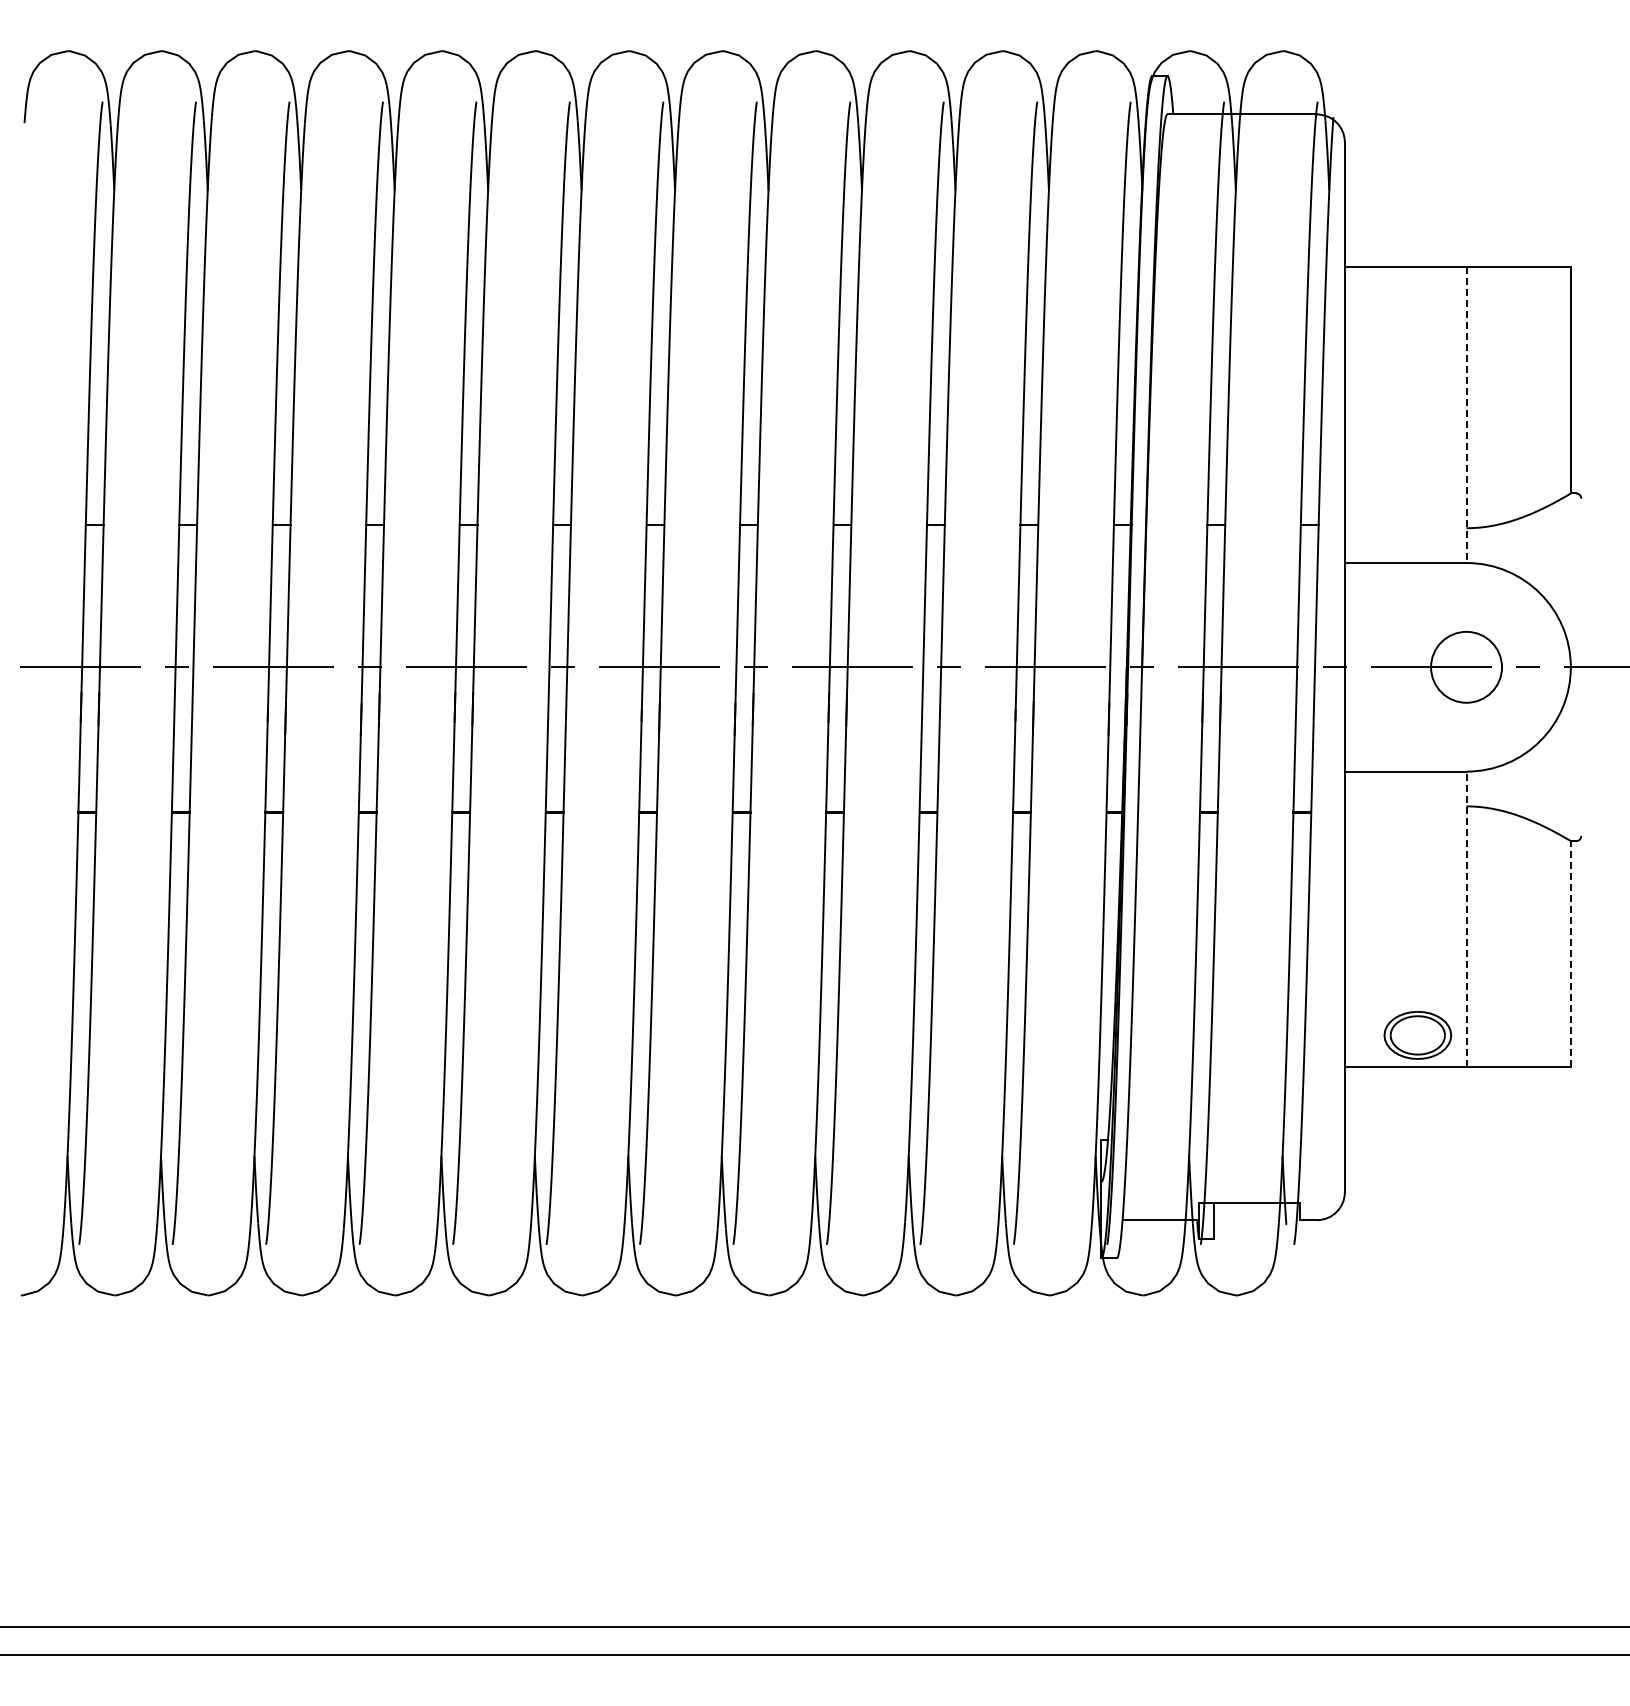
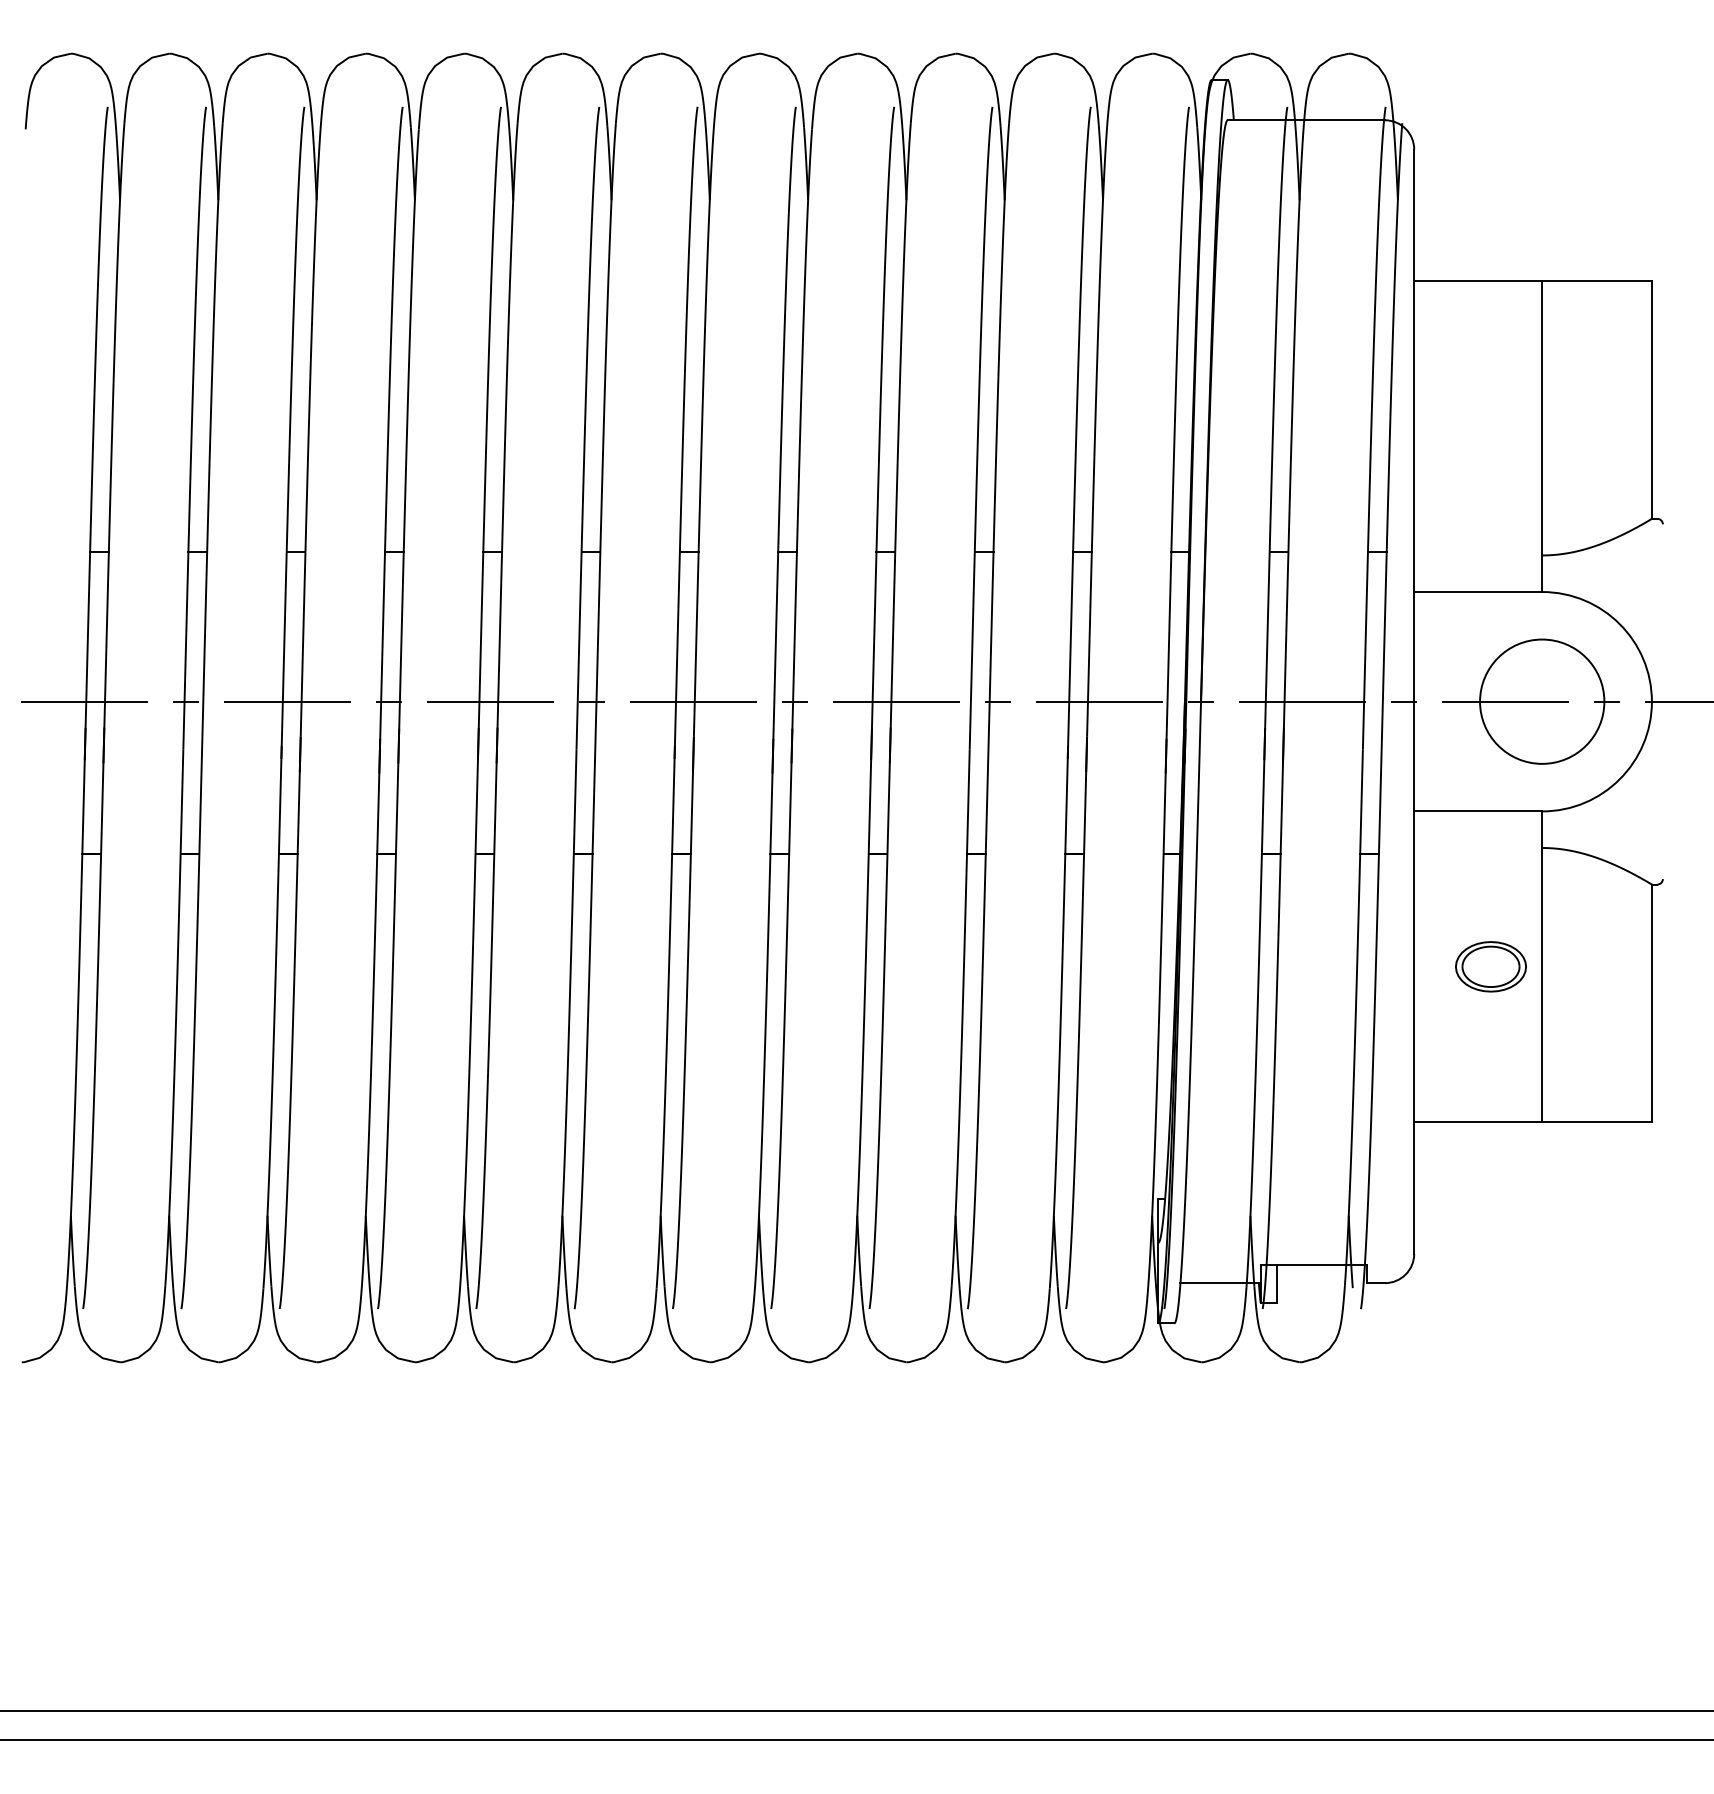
line: (1466, 415) -> (1542, 436), dashed -> solid
circle: (1466, 667) -> (1542, 701), size x1.67
line: (1466, 919) -> (1542, 966), dashed -> solid
line: (1570, 953) -> (1651, 1002), dashed -> solid
part: (1417, 1035) -> (1490, 966), moved

